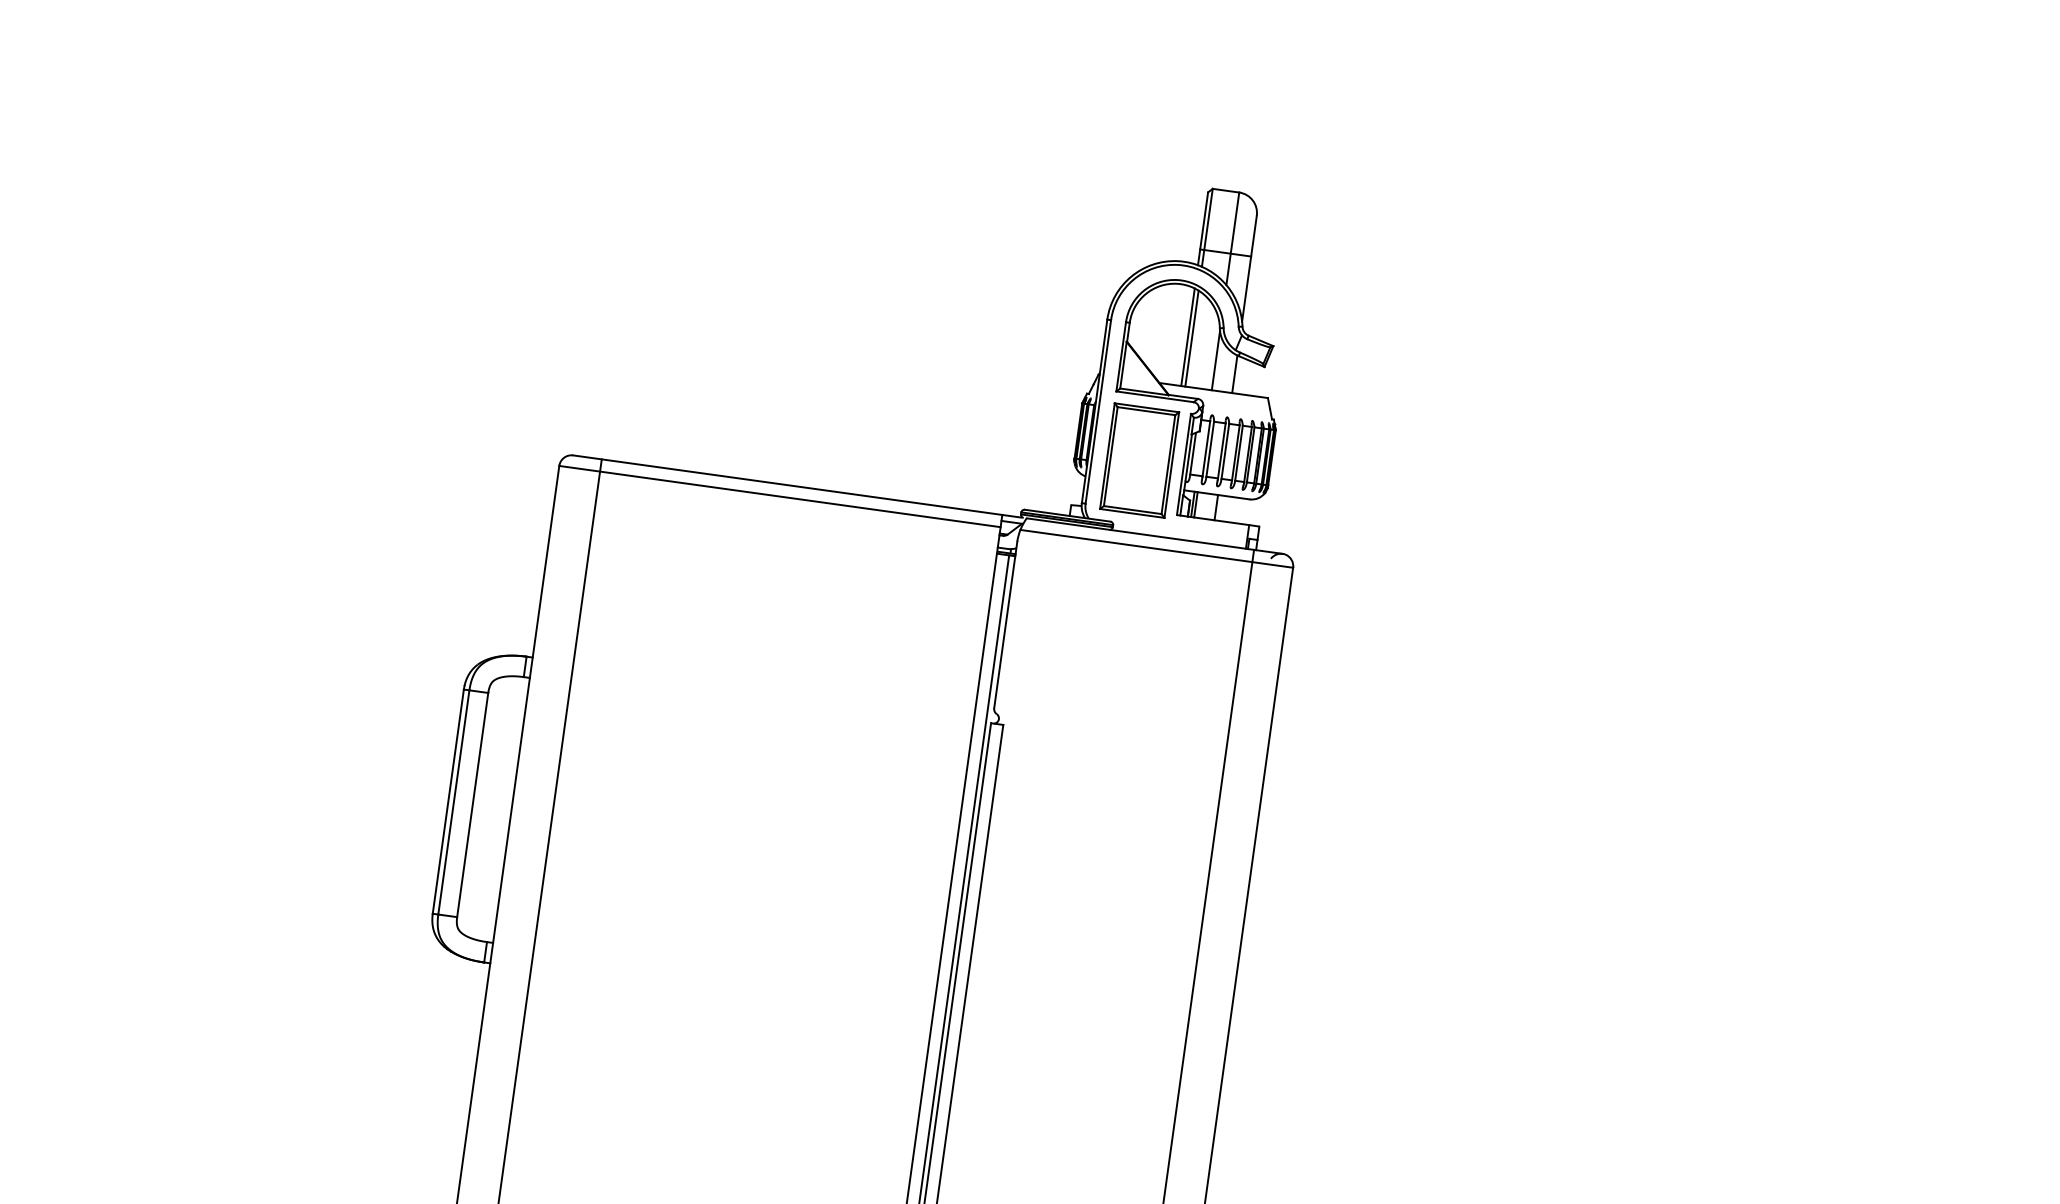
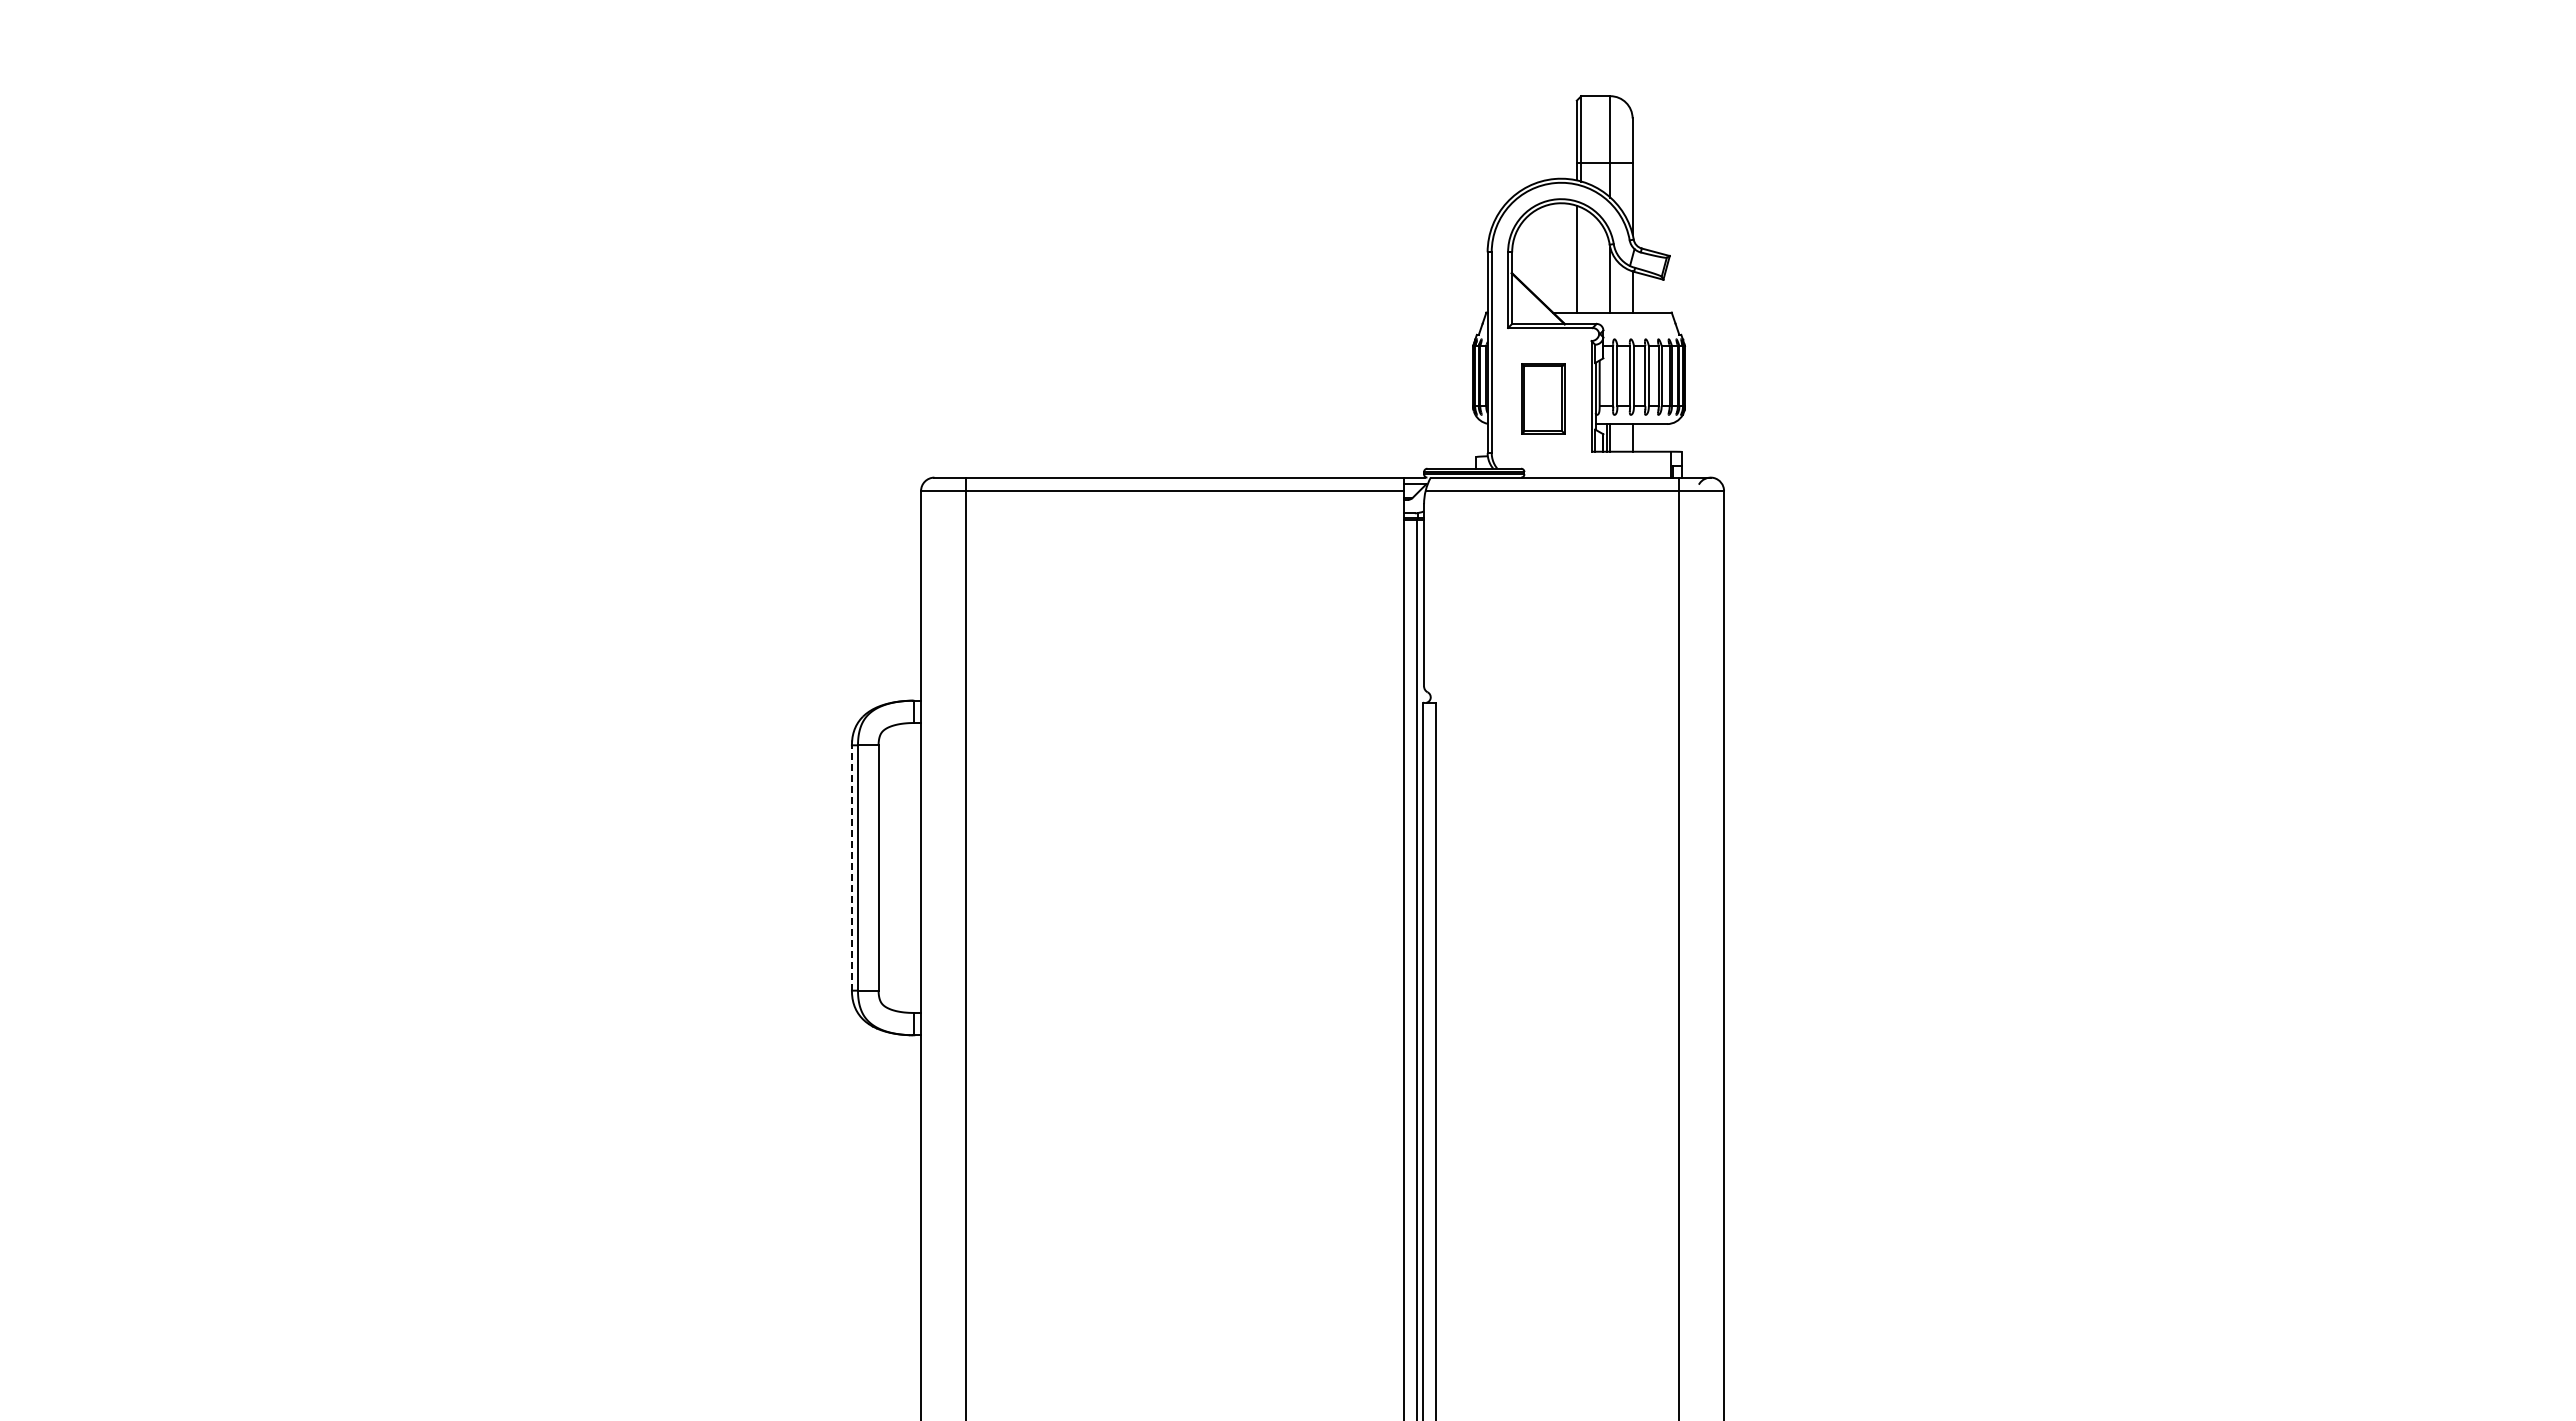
line: (1192, 338) -> (1581, 259), removed
part: (1139, 460) -> (1543, 398), size x0.6
line: (448, 801) -> (851, 867), solid -> dashed

